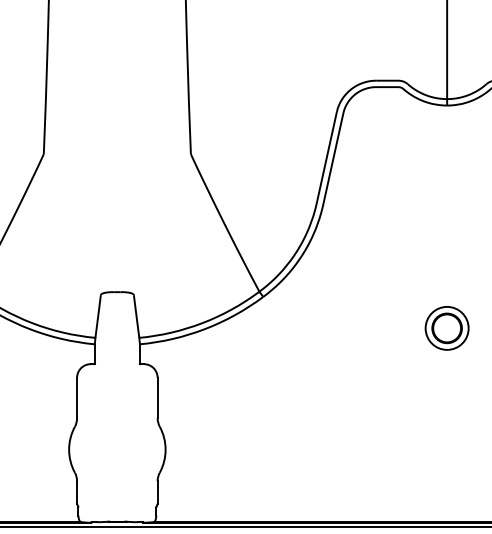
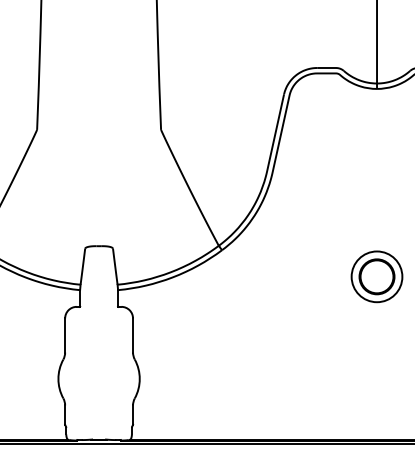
part: (446, 328) -> (376, 276), size x1.4

